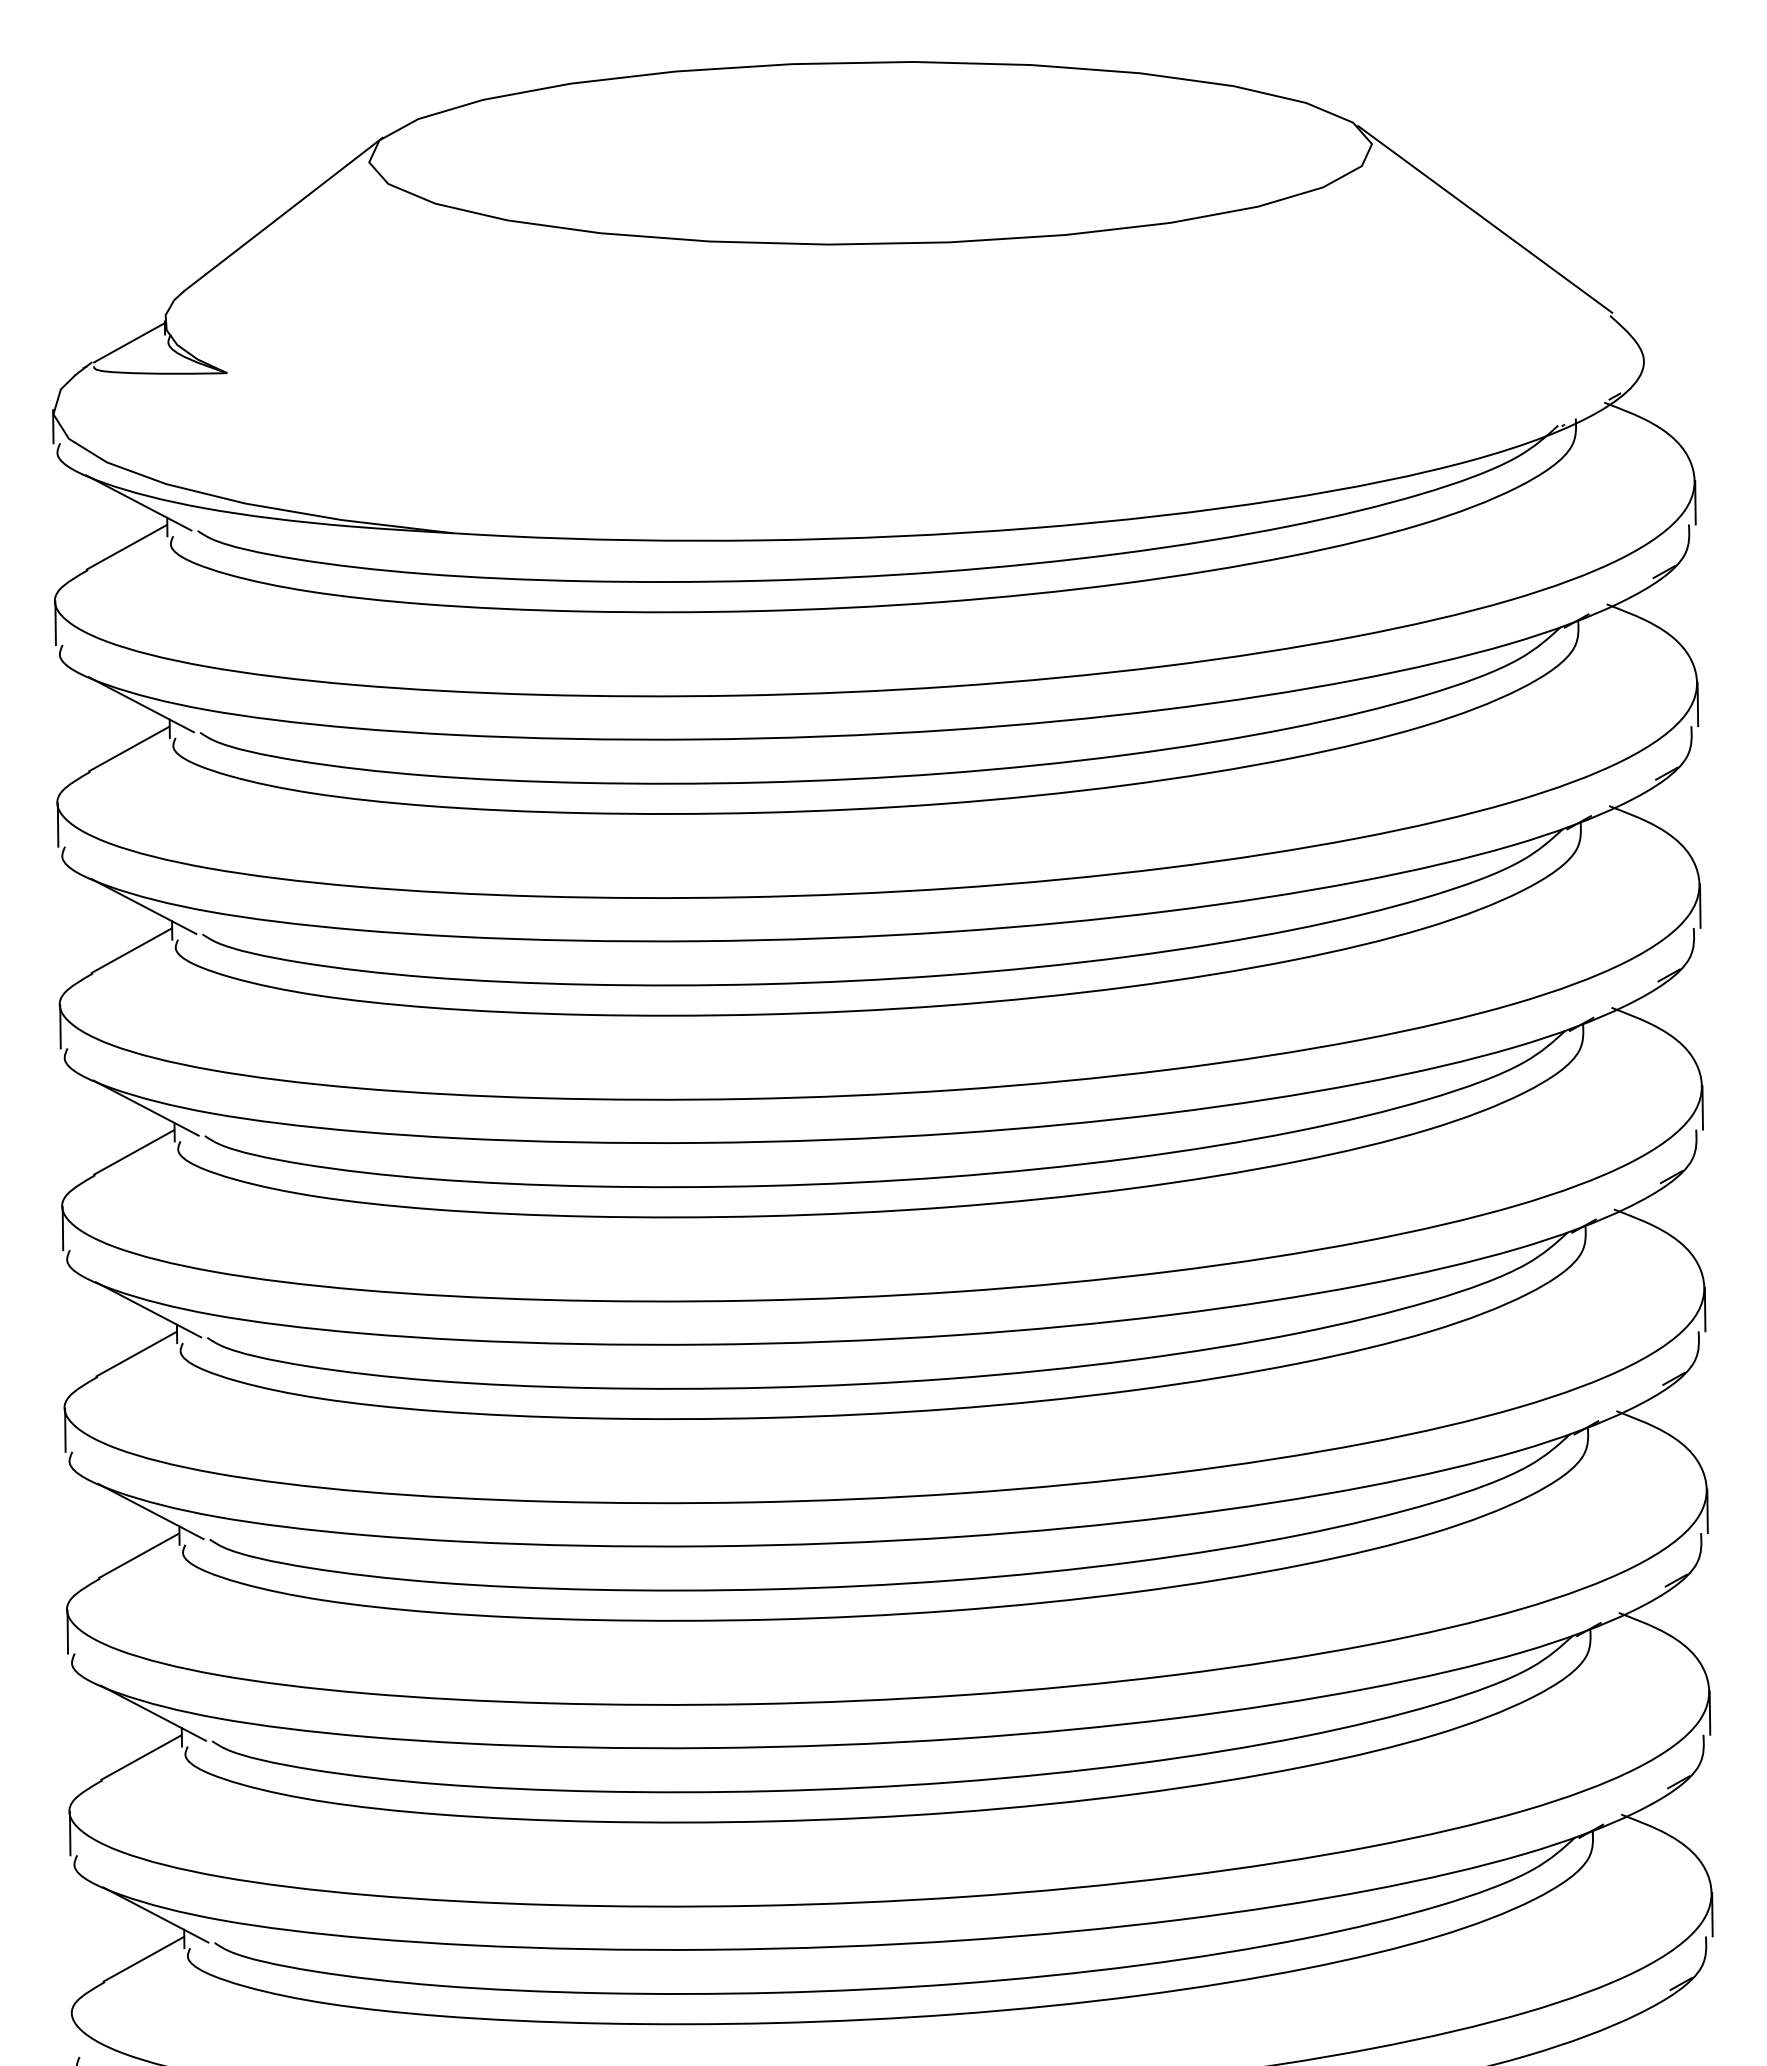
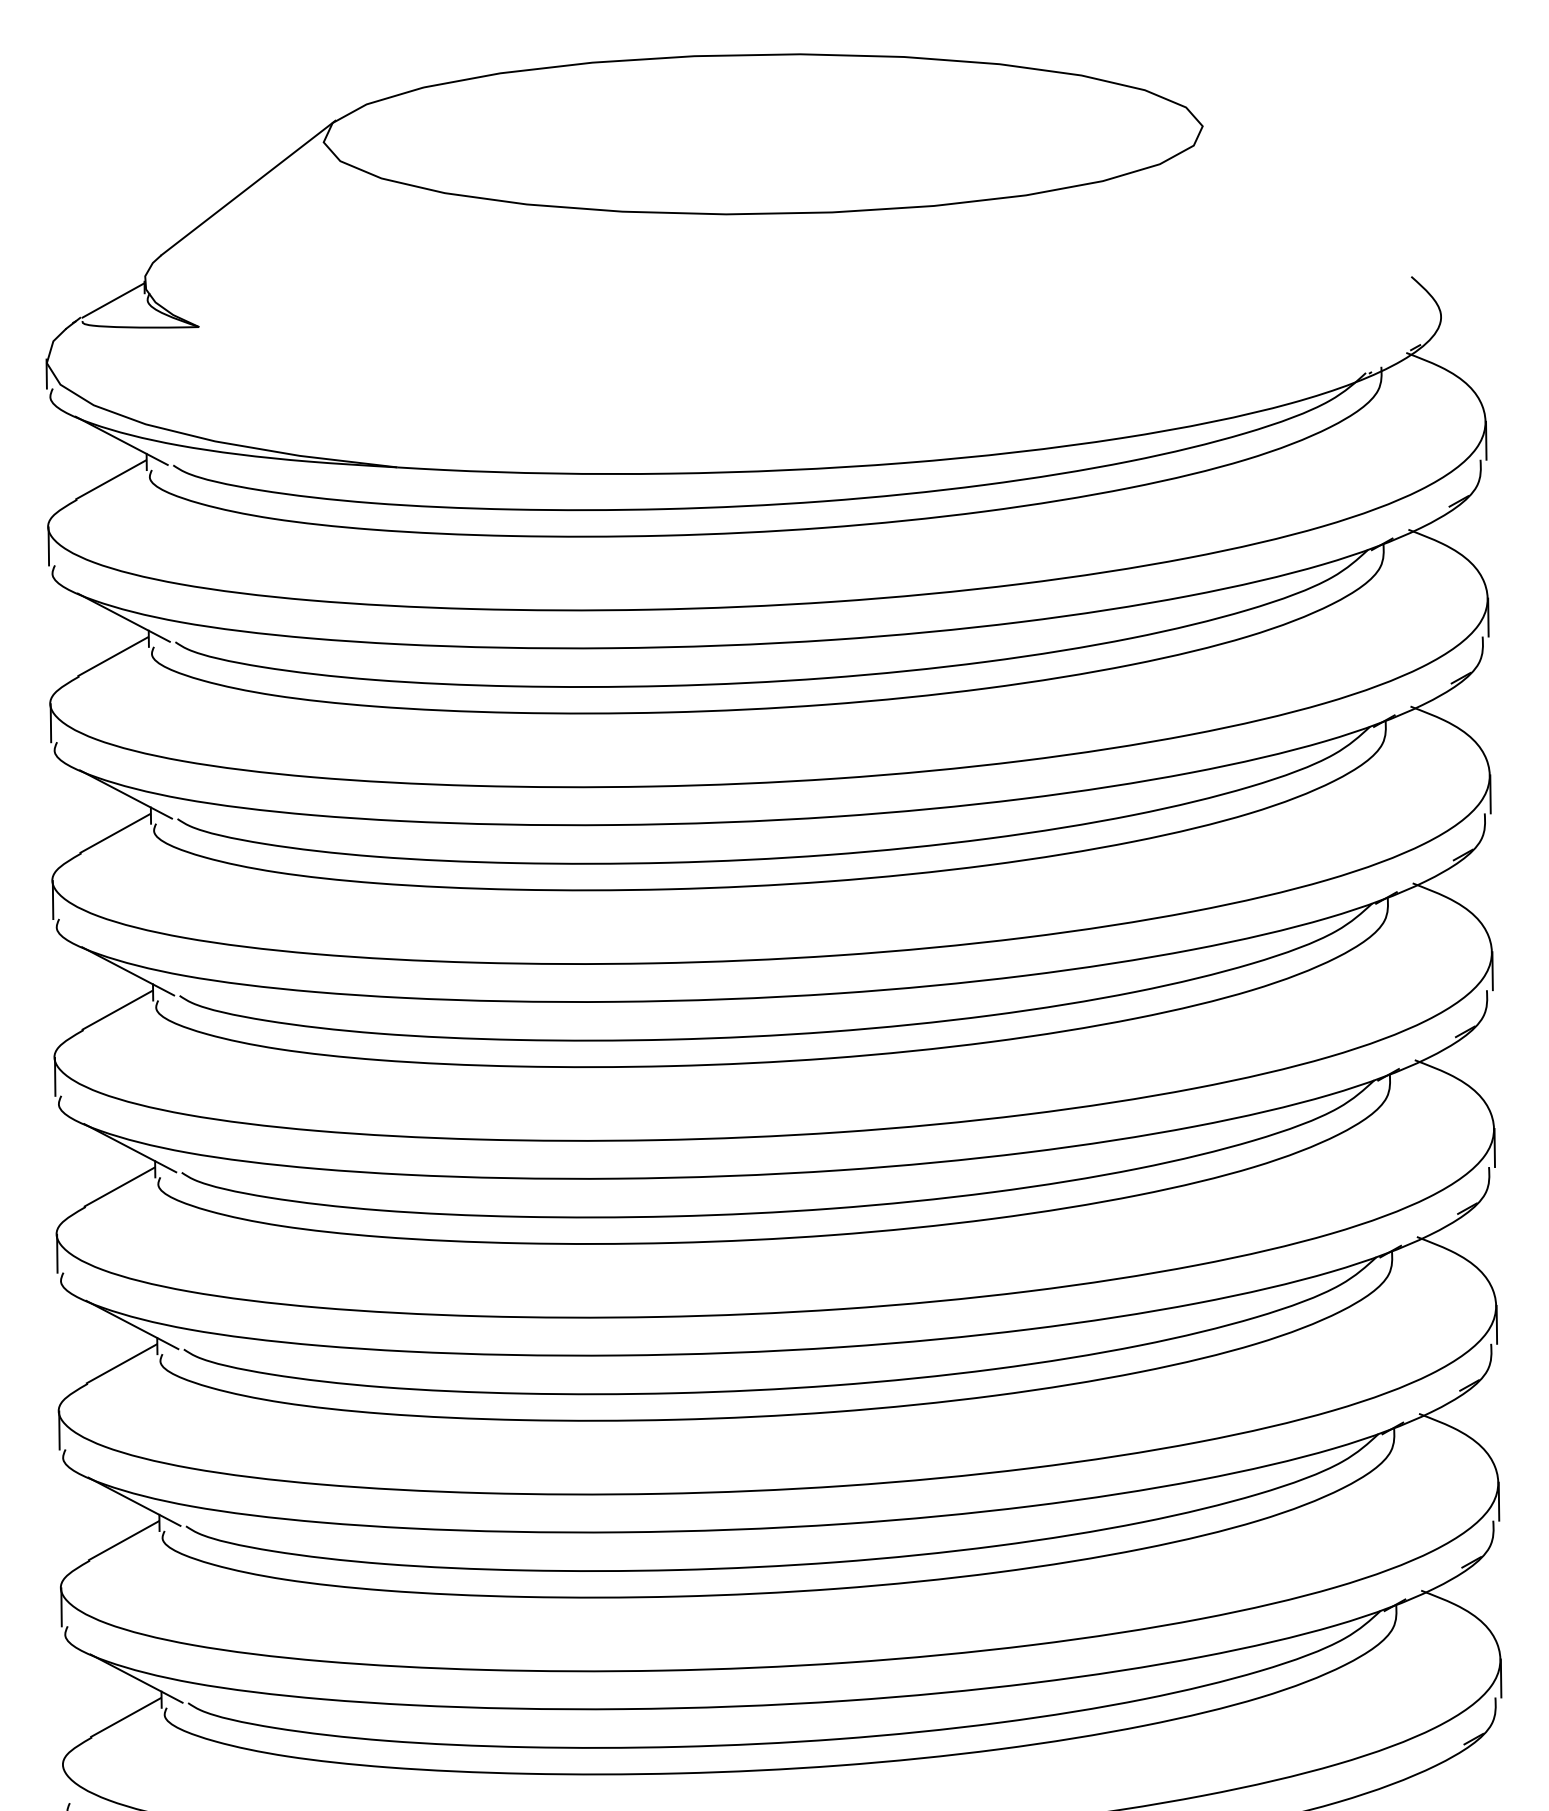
line: (1485, 219) -> (1302, 192), removed

